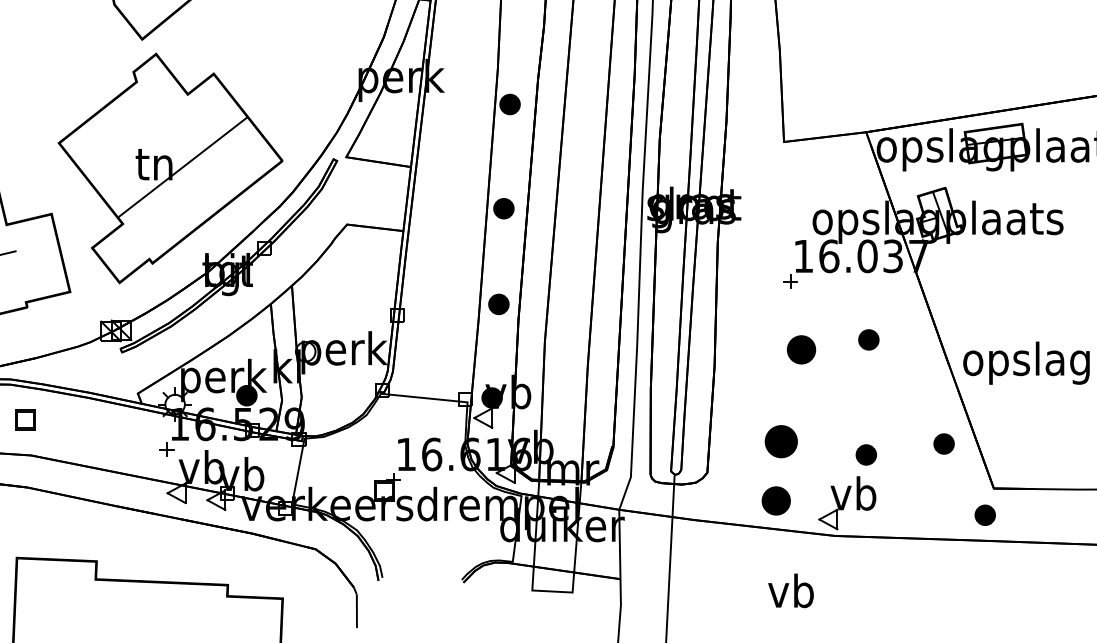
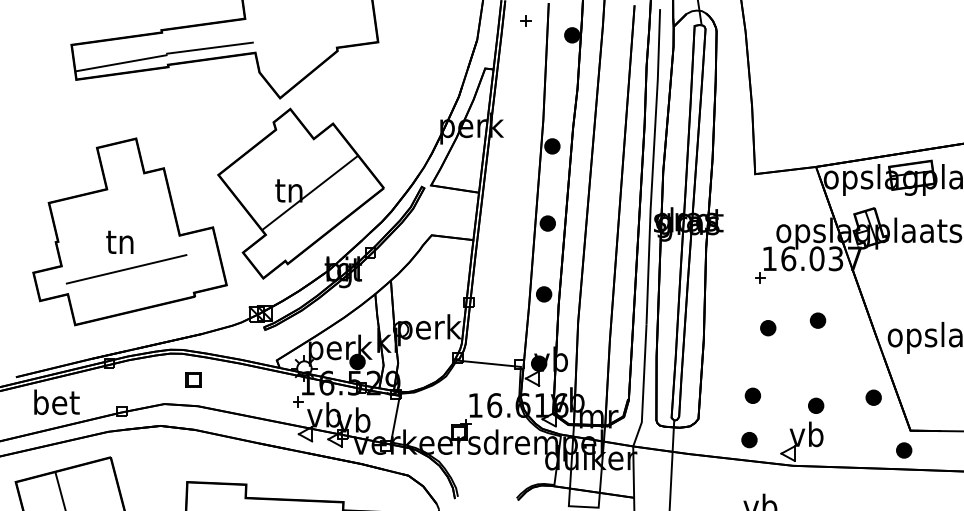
part: (801, 350) -> (768, 328), size x0.71
part: (780, 440) -> (752, 395), size x0.62
part: (776, 501) -> (749, 440), size x0.71

